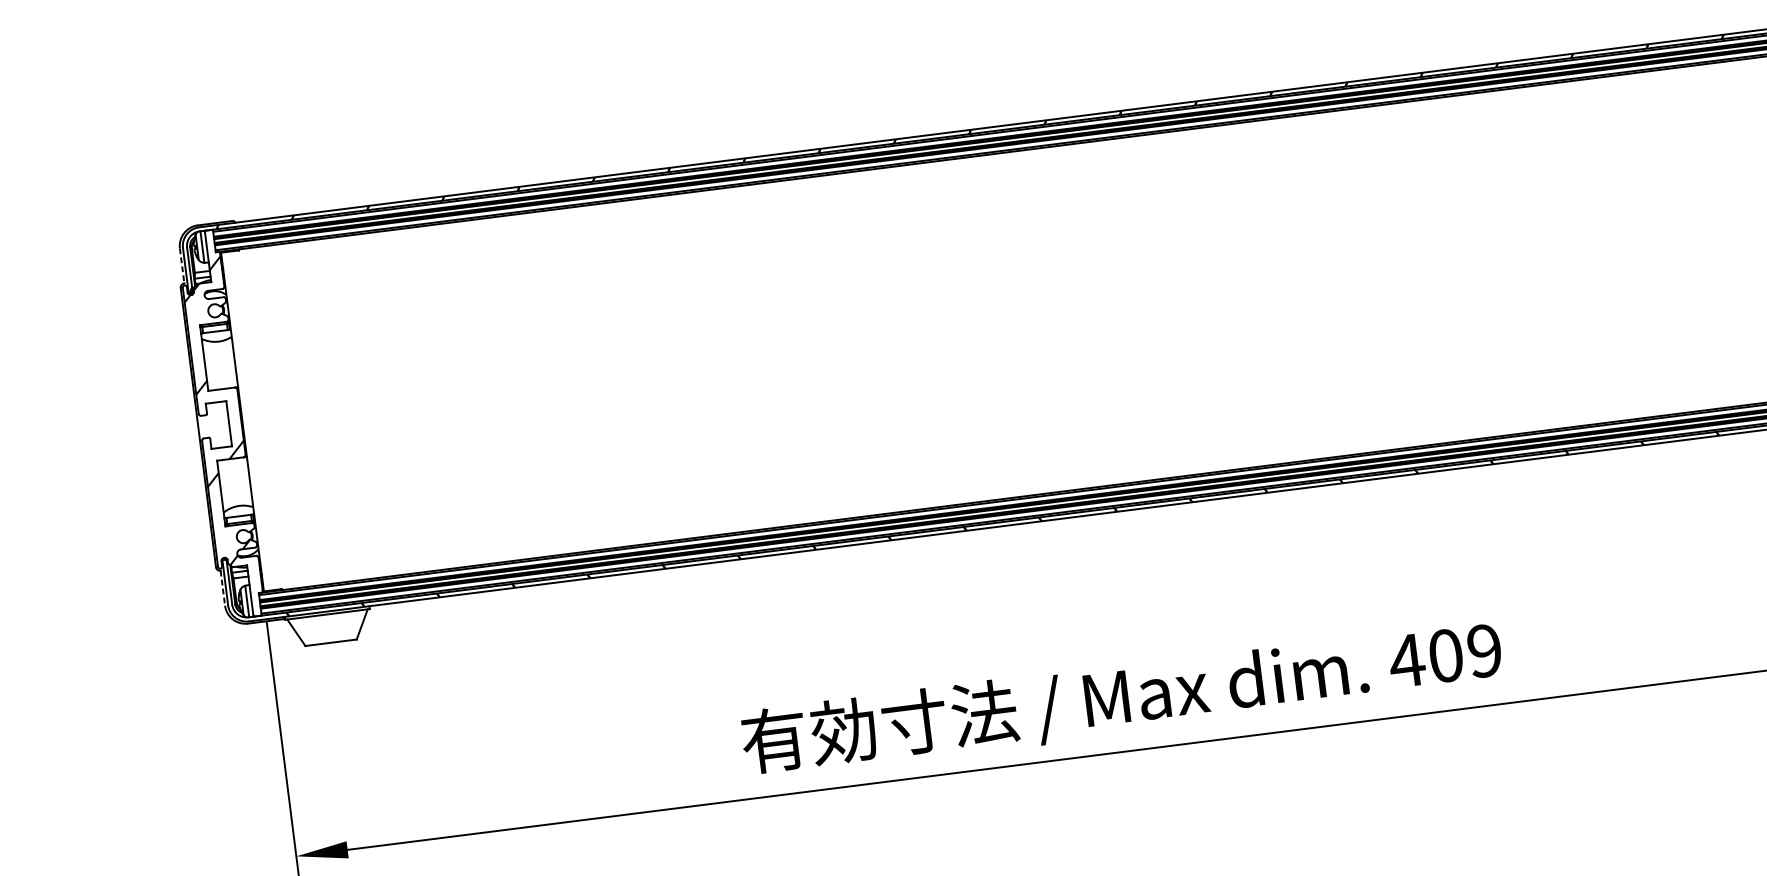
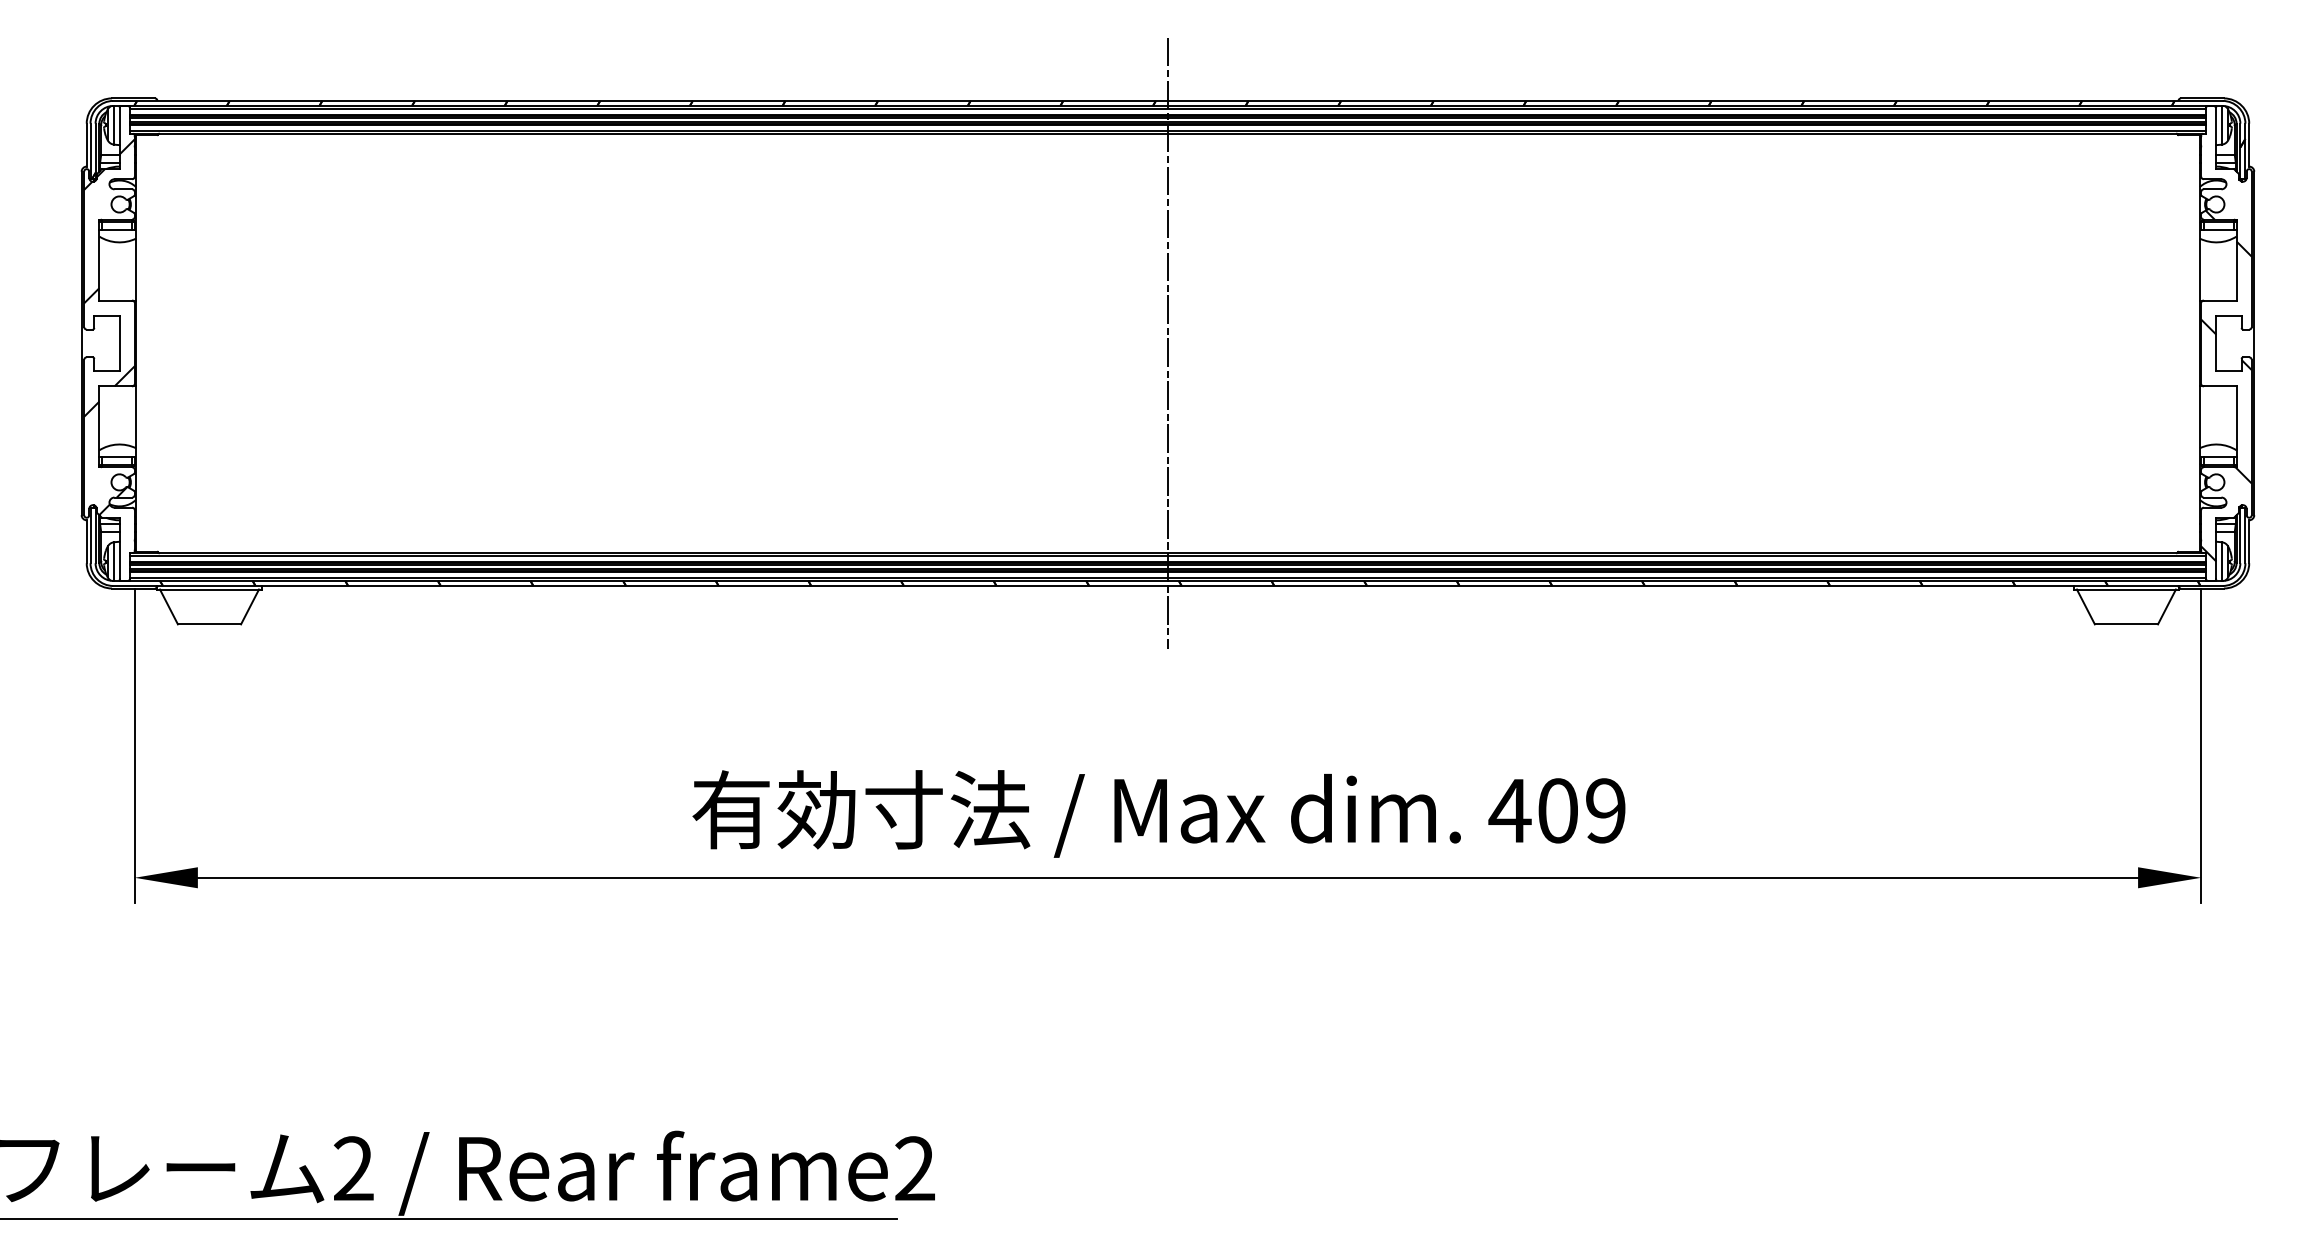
line: (181, 266) -> (86, 145), dashed -> solid
line: (1080, 316) -> (1167, 343), added
line: (222, 588) -> (86, 542), dashed -> solid

